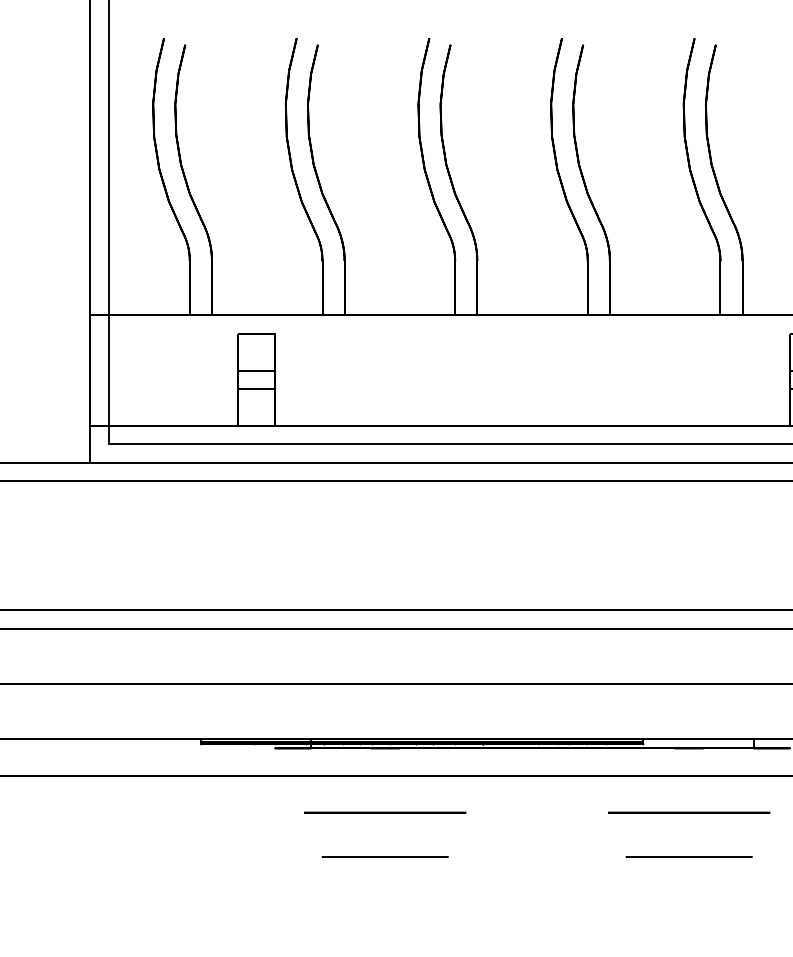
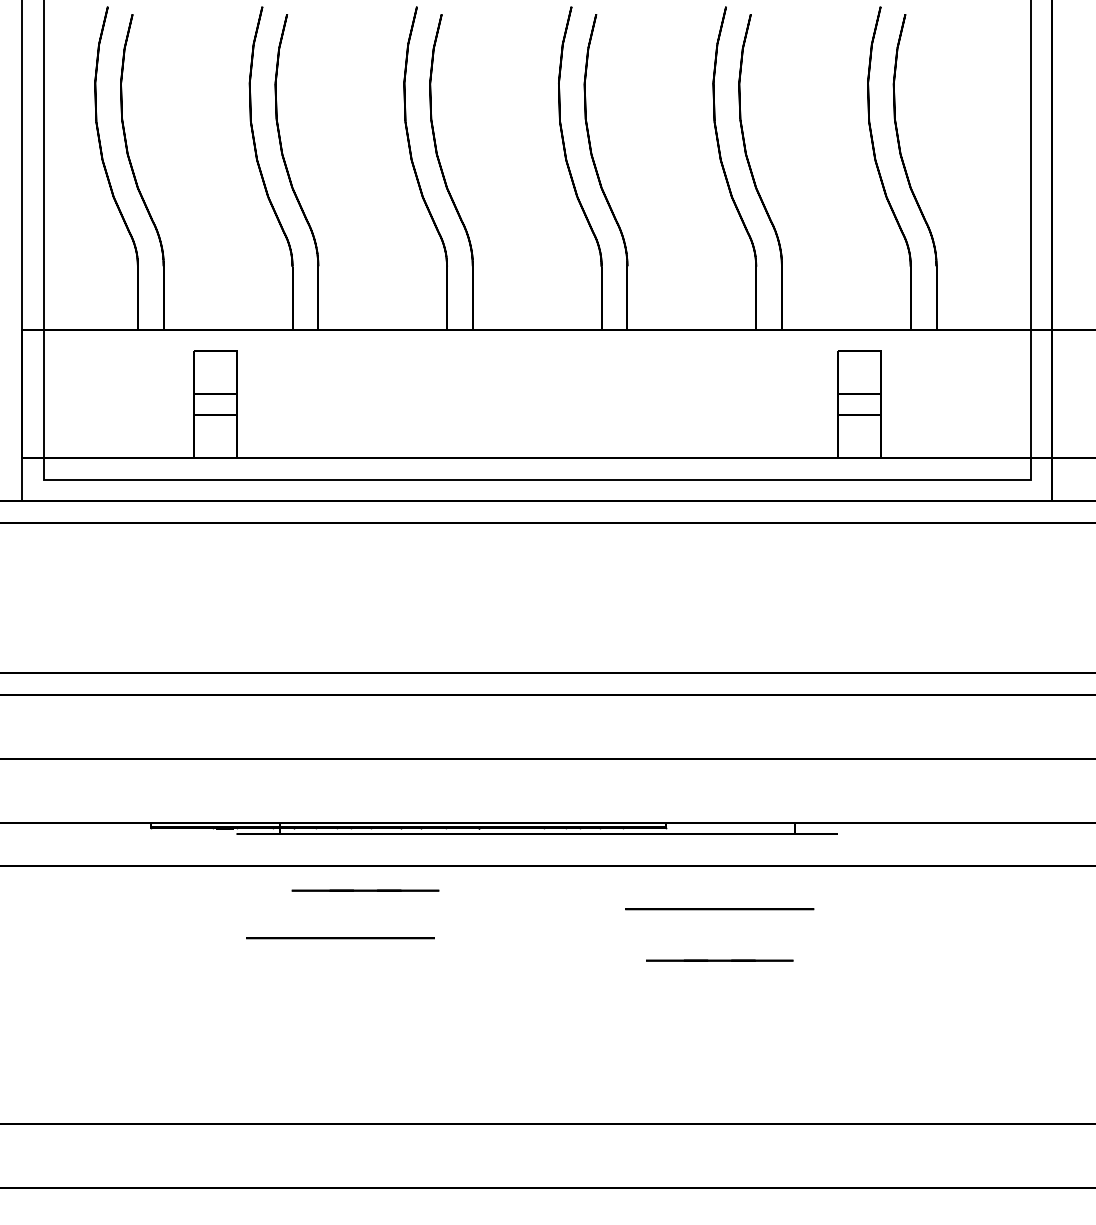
circle: (385, 813) -> (340, 938), moved
line: (385, 856) -> (365, 890), moved

